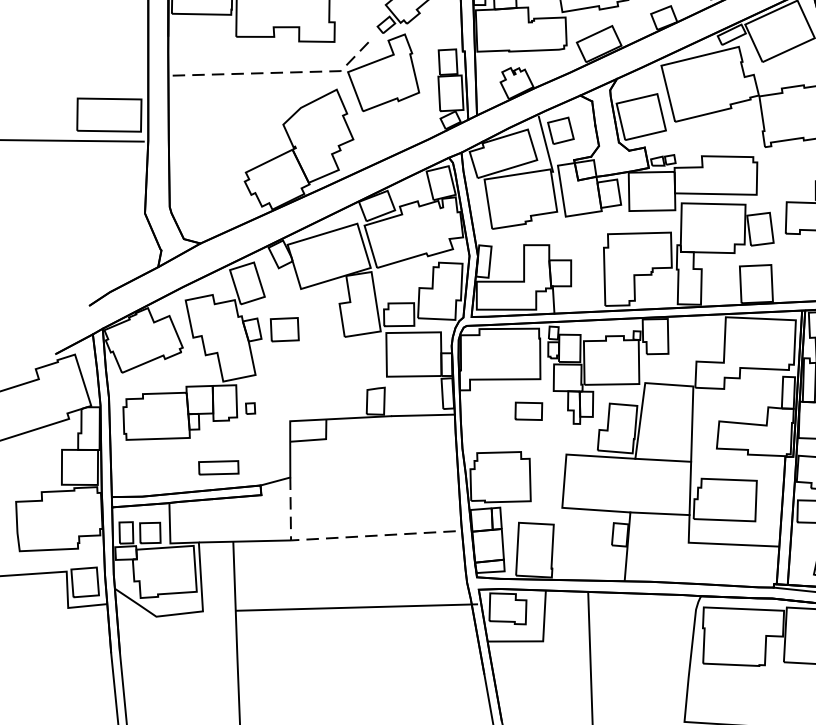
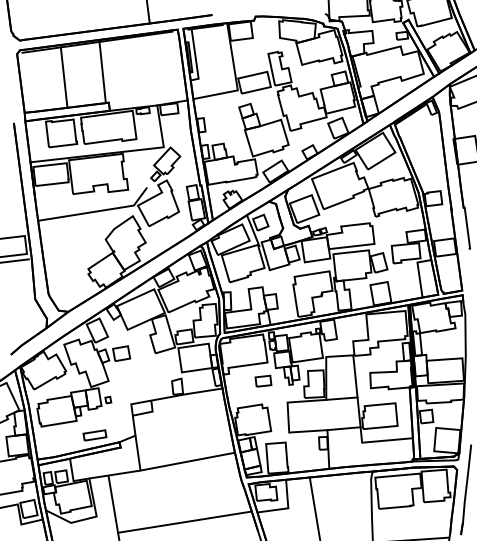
line: (275, 73) -> (97, 211), dashed -> solid
line: (343, 538) -> (169, 465), dashed -> solid
line: (355, 606) -> (184, 521), moved

